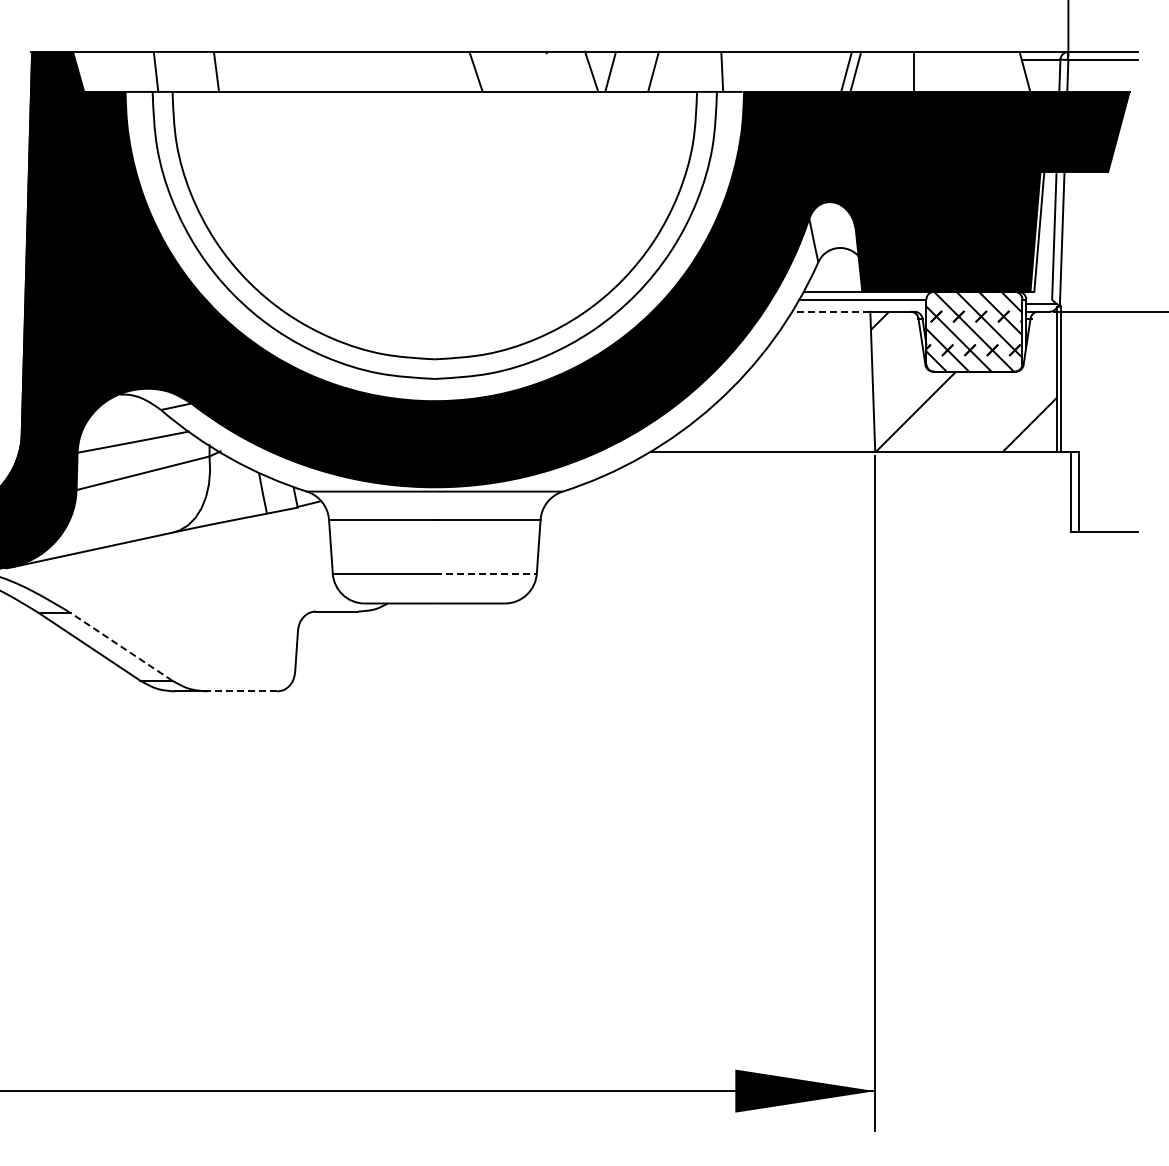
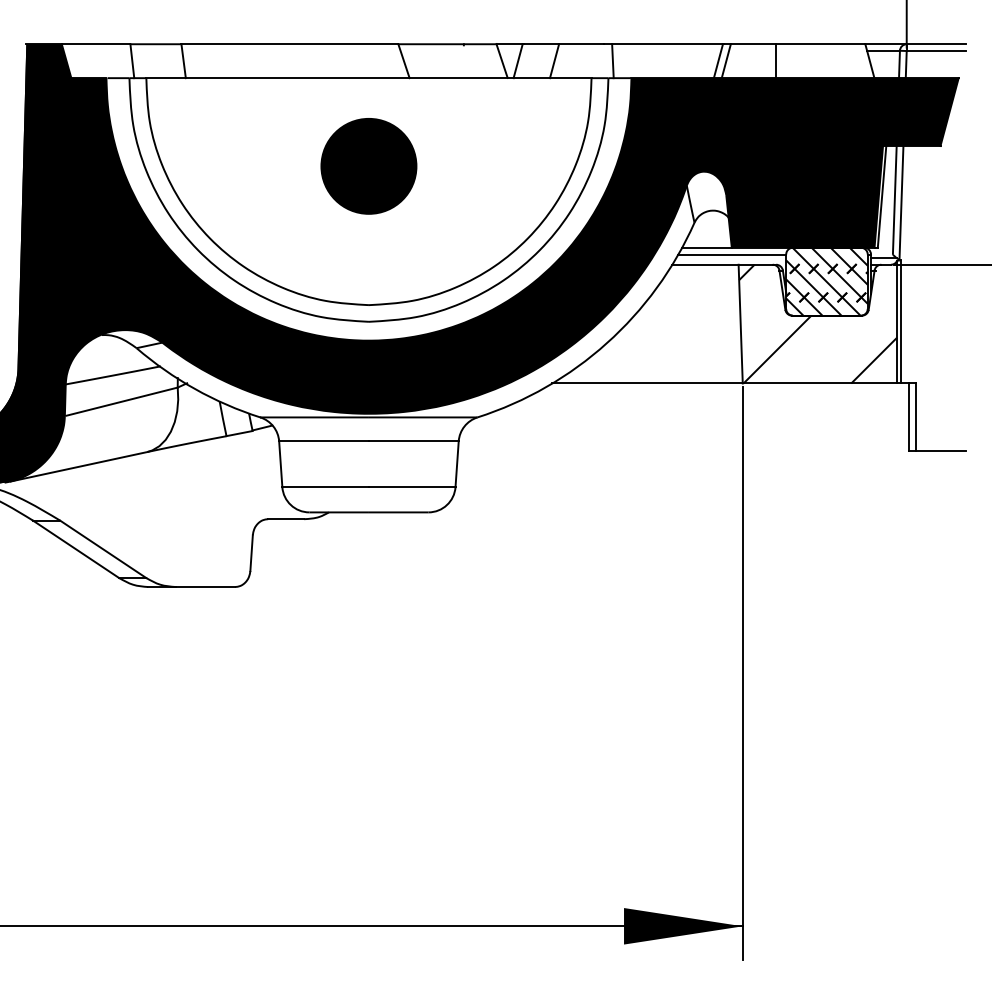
part: (434, 195) -> (368, 166), added
line: (830, 311) -> (704, 264), dashed -> solid
line: (485, 573) -> (411, 486), dashed -> solid
line: (121, 646) -> (103, 548), dashed -> solid
line: (242, 691) -> (205, 587), dashed -> solid

